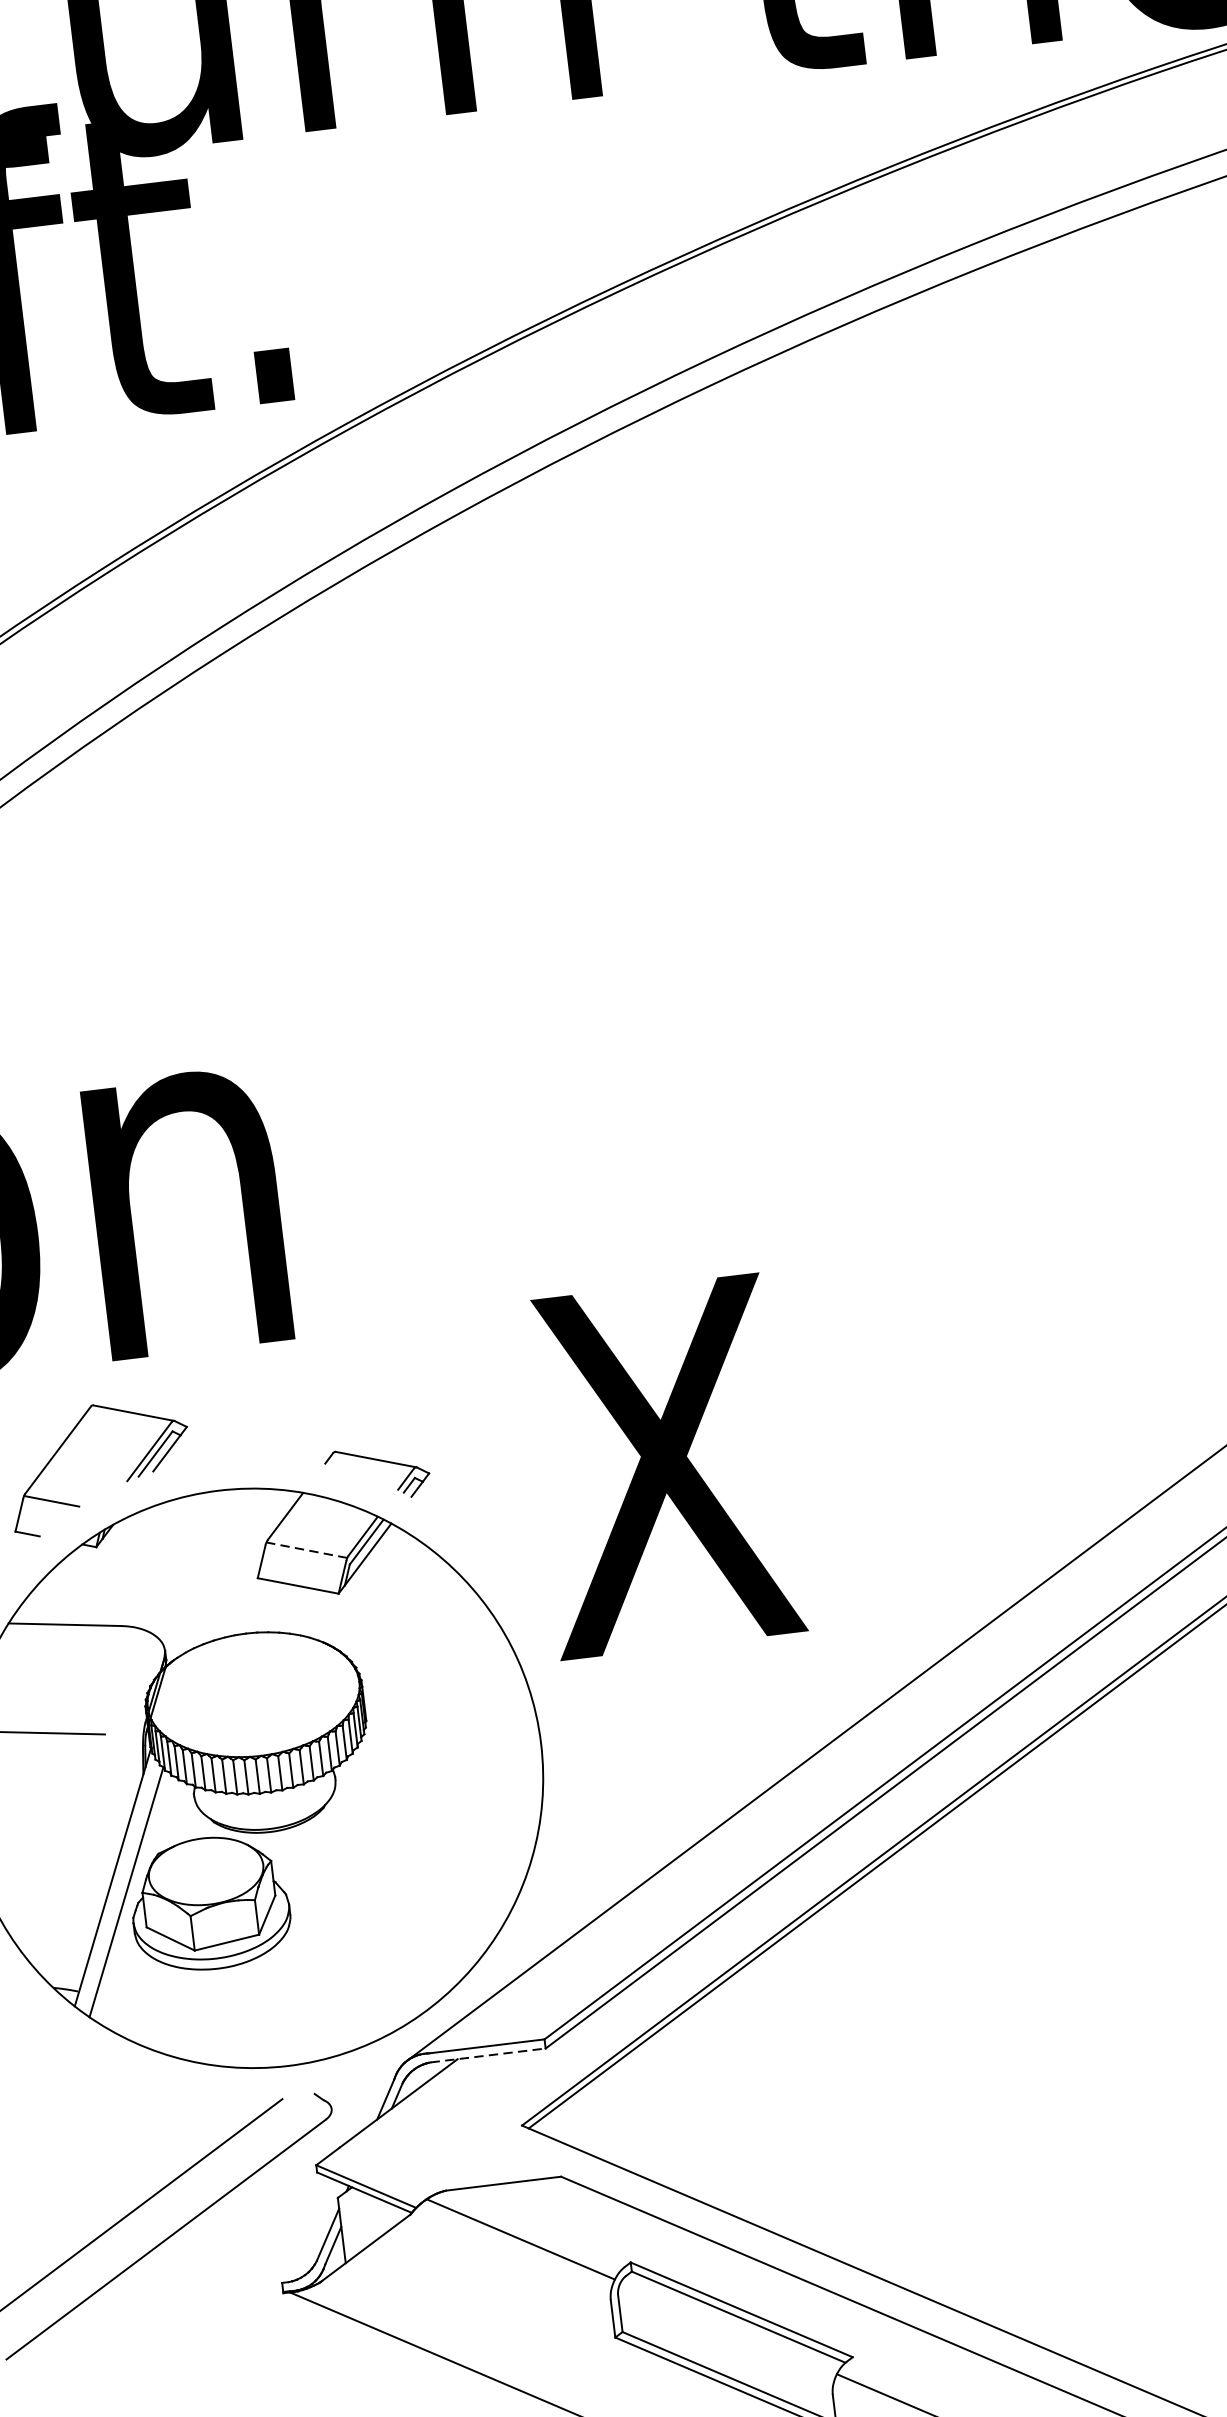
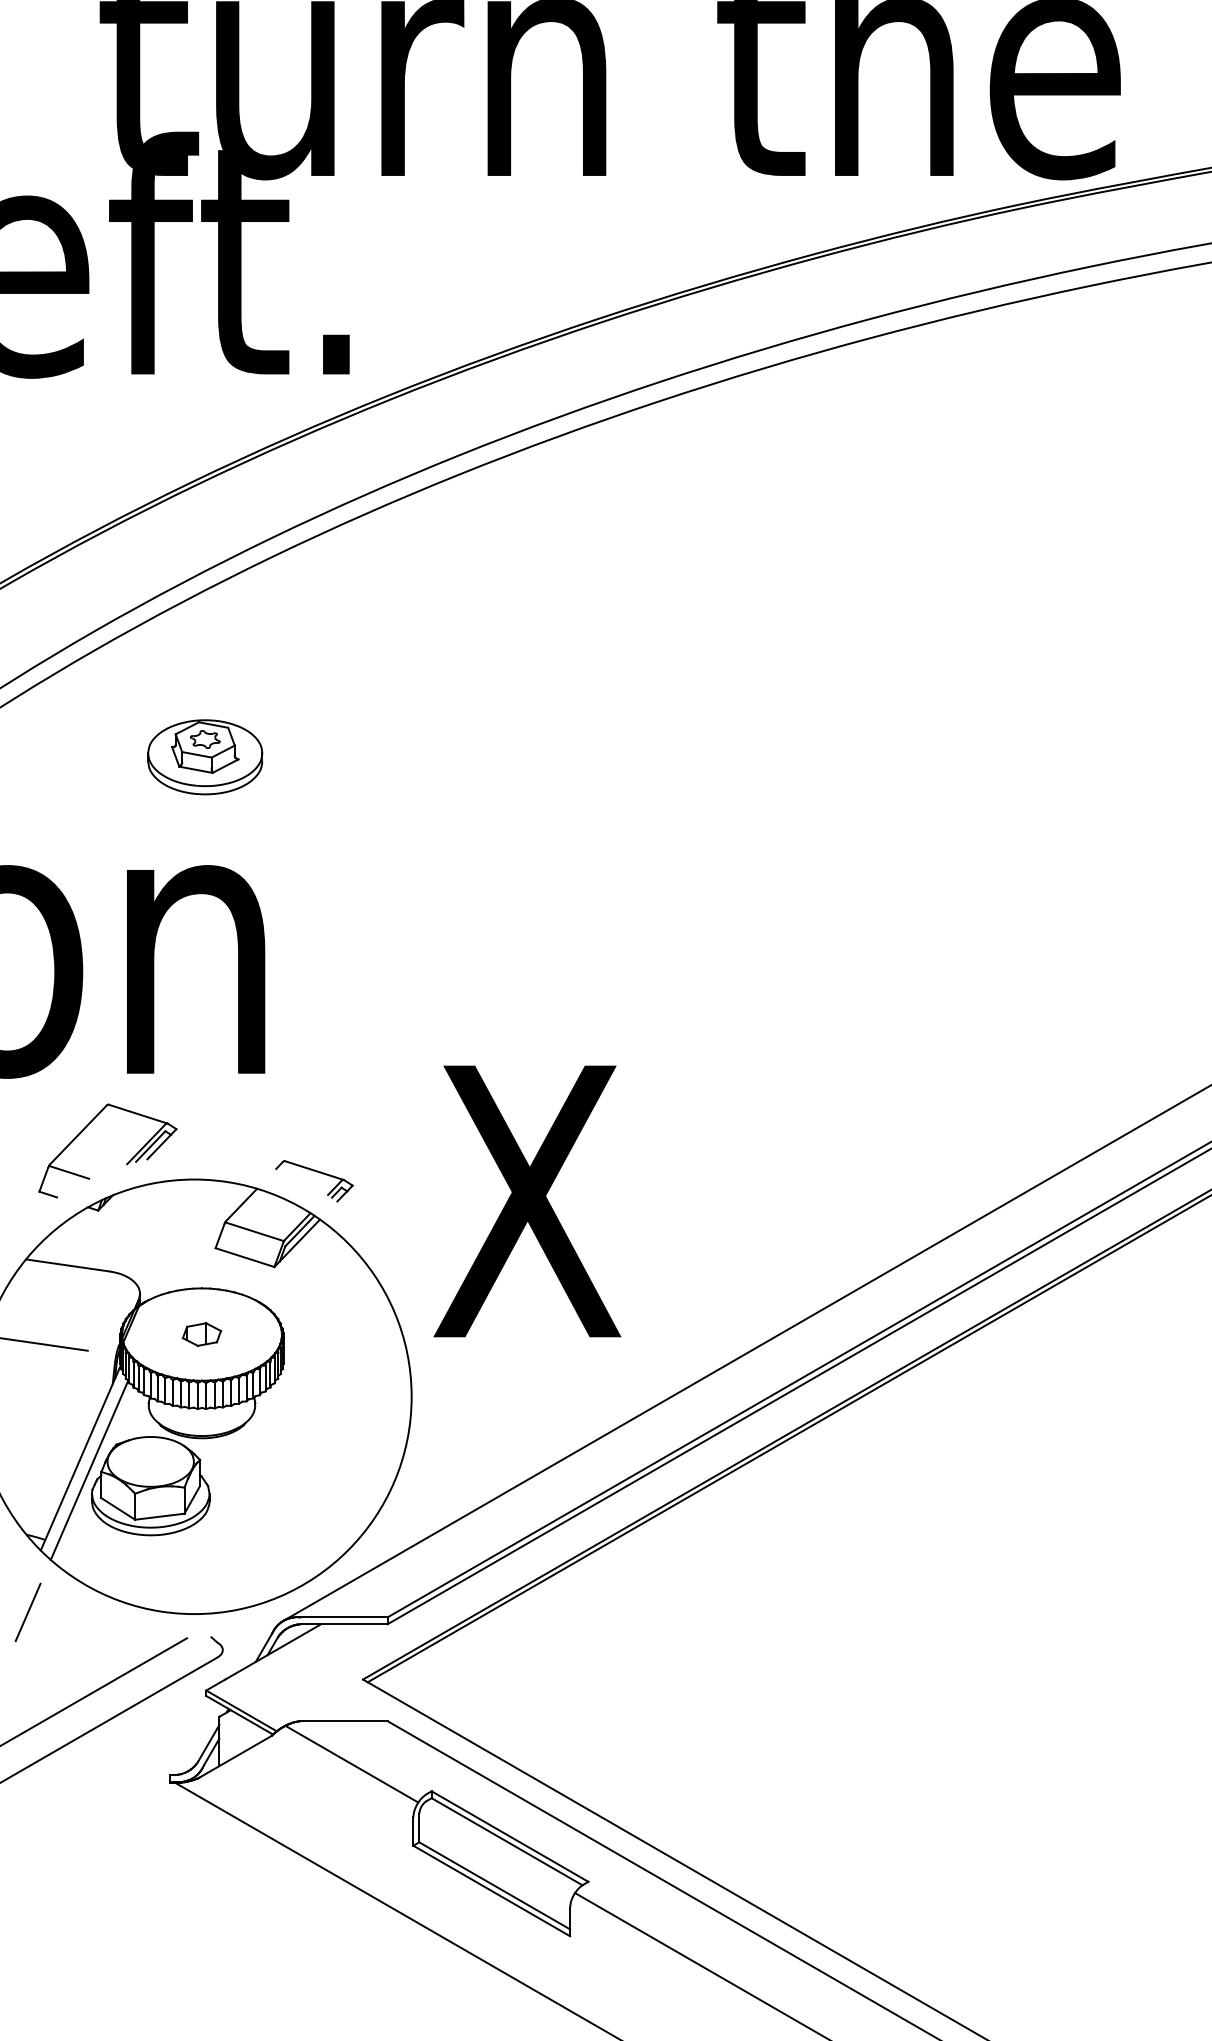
part: (165, 930) -> (205, 757), added
line: (306, 1549) -> (254, 1231), dashed -> solid
part: (252, 1694) -> (201, 1334), added
line: (488, 2055) -> (344, 1624), dashed -> solid
line: (67, 2090) -> (27, 1612), added

